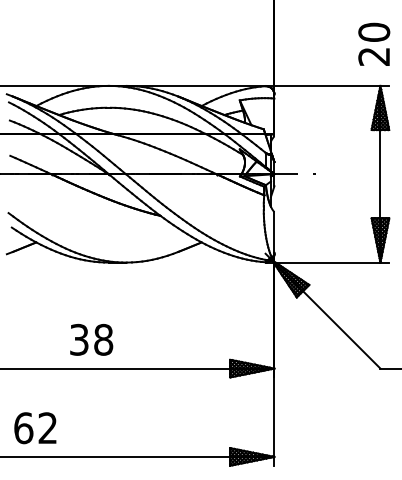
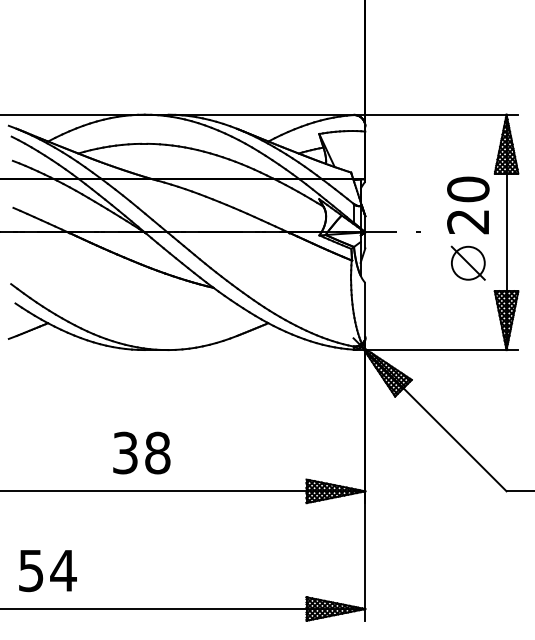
text: (374, 44) -> (468, 205), moved
part: (351, 196) -> (467, 262), added
text: (91, 339) -> (141, 452), moved
text: (35, 428) -> (47, 570), 62 -> 54

